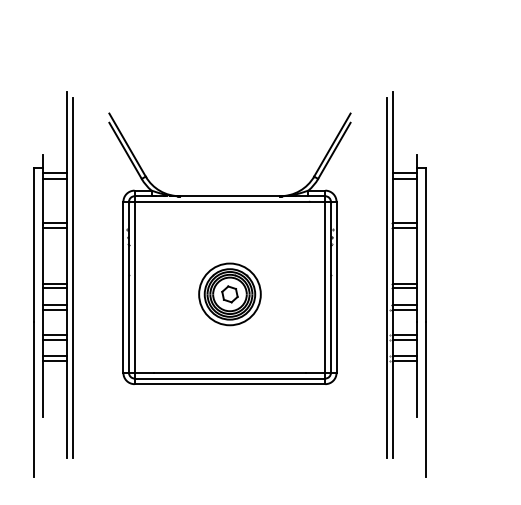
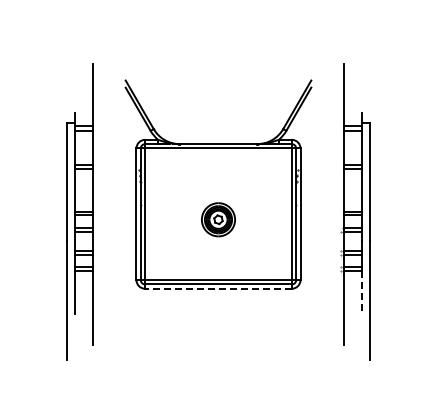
line: (72, 277) -> (97, 206), removed
line: (387, 277) -> (339, 206), removed
part: (229, 294) -> (218, 219), size x0.7
line: (229, 383) -> (218, 288), solid -> dashed
line: (417, 389) -> (362, 292), solid -> dashed

